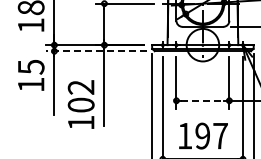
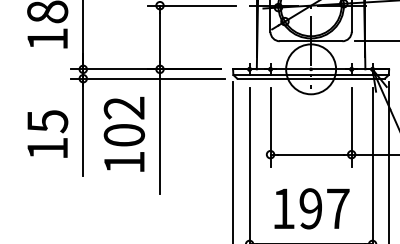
line: (96, 51) -> (147, 79), dashed -> solid
text: (31, 75) -> (48, 134), moved
line: (202, 100) -> (310, 154), dashed -> solid
text: (80, 104) -> (123, 134), moved

